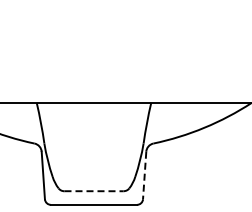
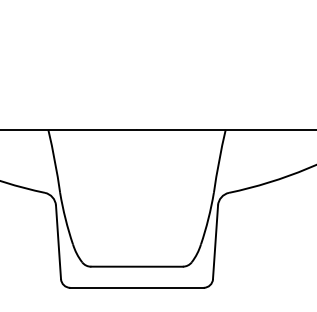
line: (144, 175) -> (215, 242), dashed -> solid
line: (94, 191) -> (137, 267), dashed -> solid

